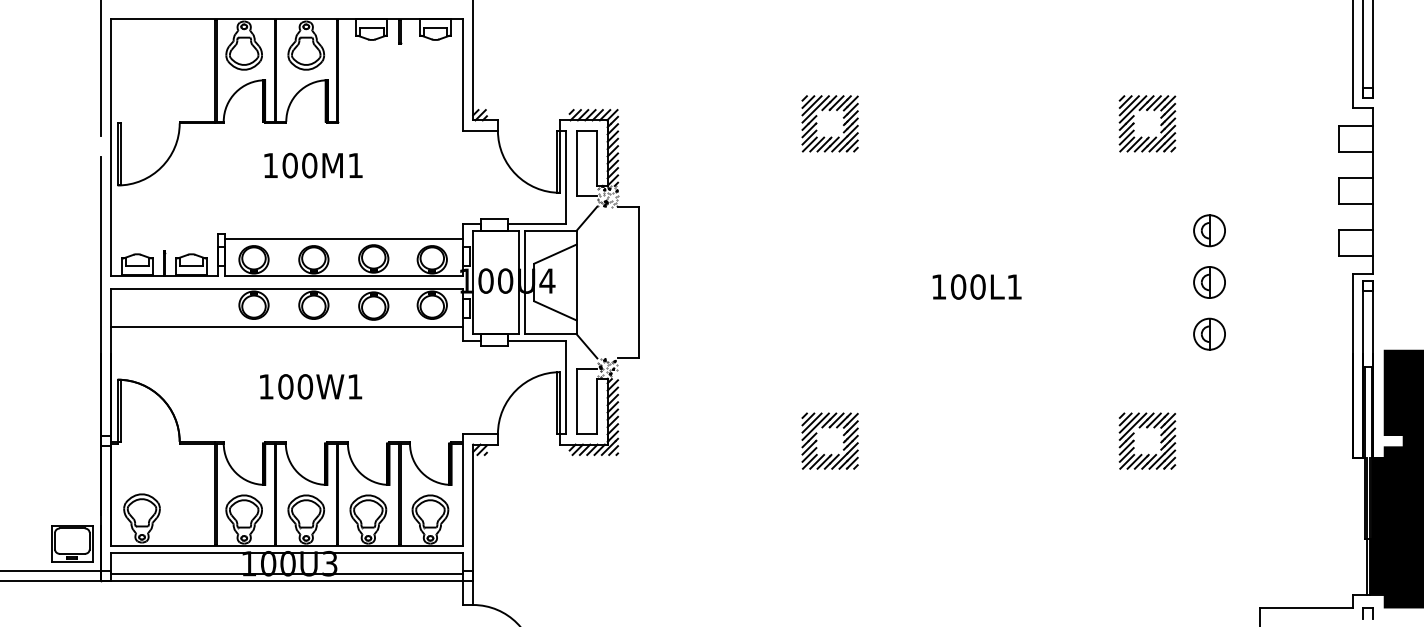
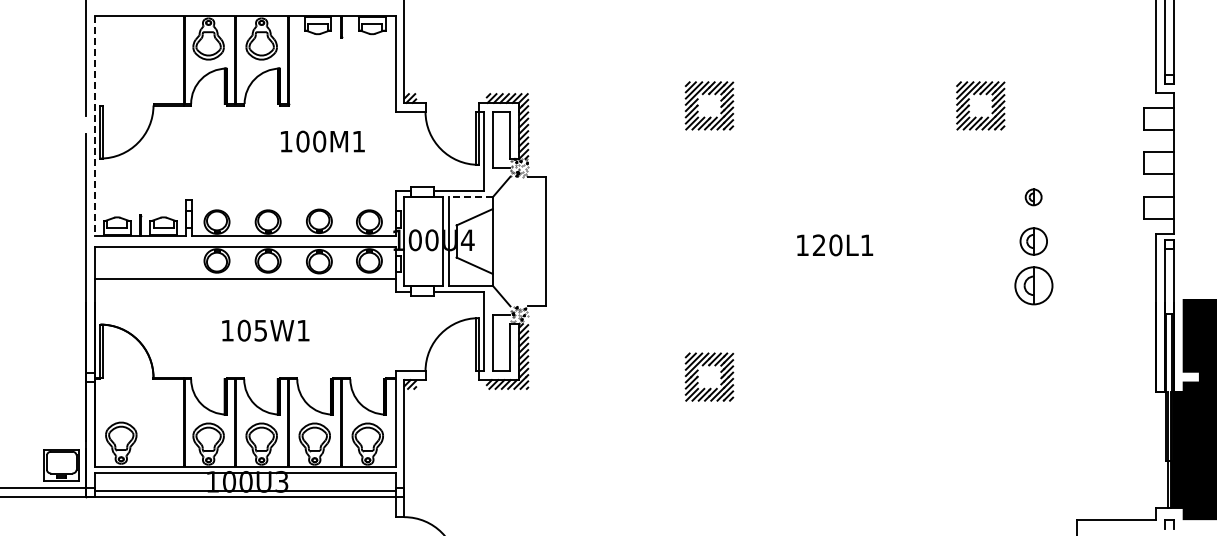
line: (110, 146) -> (94, 125), solid -> dashed
text: (313, 165) -> (322, 141), moved
line: (550, 231) -> (470, 197), solid -> dashed
part: (1209, 231) -> (1033, 197), size x0.6
line: (343, 238) -> (293, 203), removed
text: (957, 287) -> (818, 245), 100L1 -> 120L1
part: (1209, 333) -> (1033, 285), size x1.4
text: (304, 386) -> (260, 330), 100W1 -> 105W1
part: (1147, 428) -> (980, 366), removed

